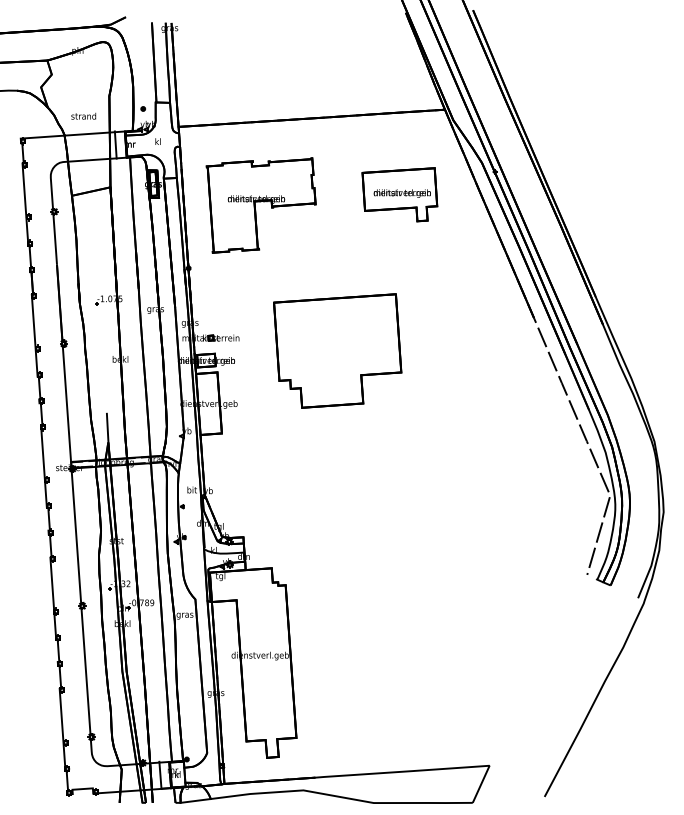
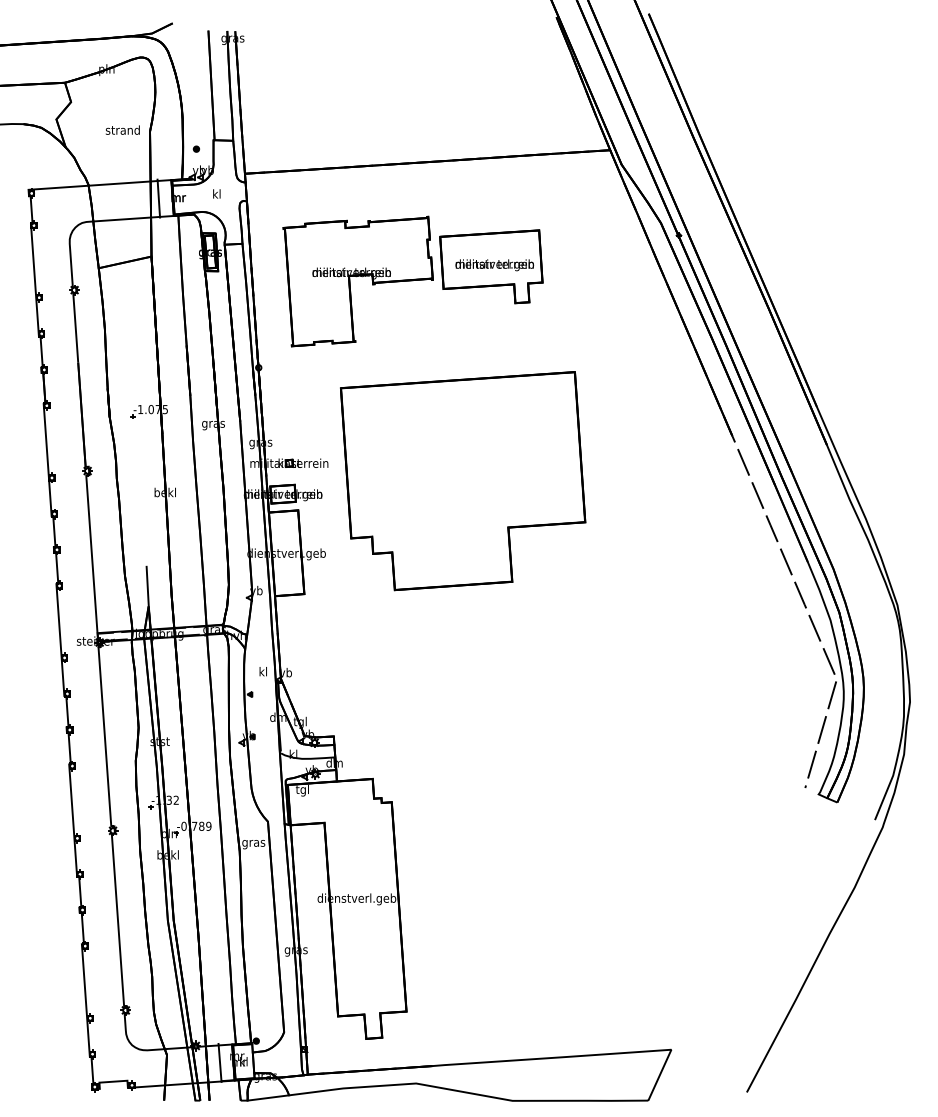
text: (83, 115) -> (122, 129), moved
part: (399, 194) -> (491, 266), moved
part: (337, 350) -> (462, 480), size x1.4
text: (192, 489) -> (263, 671), bit -> kl

